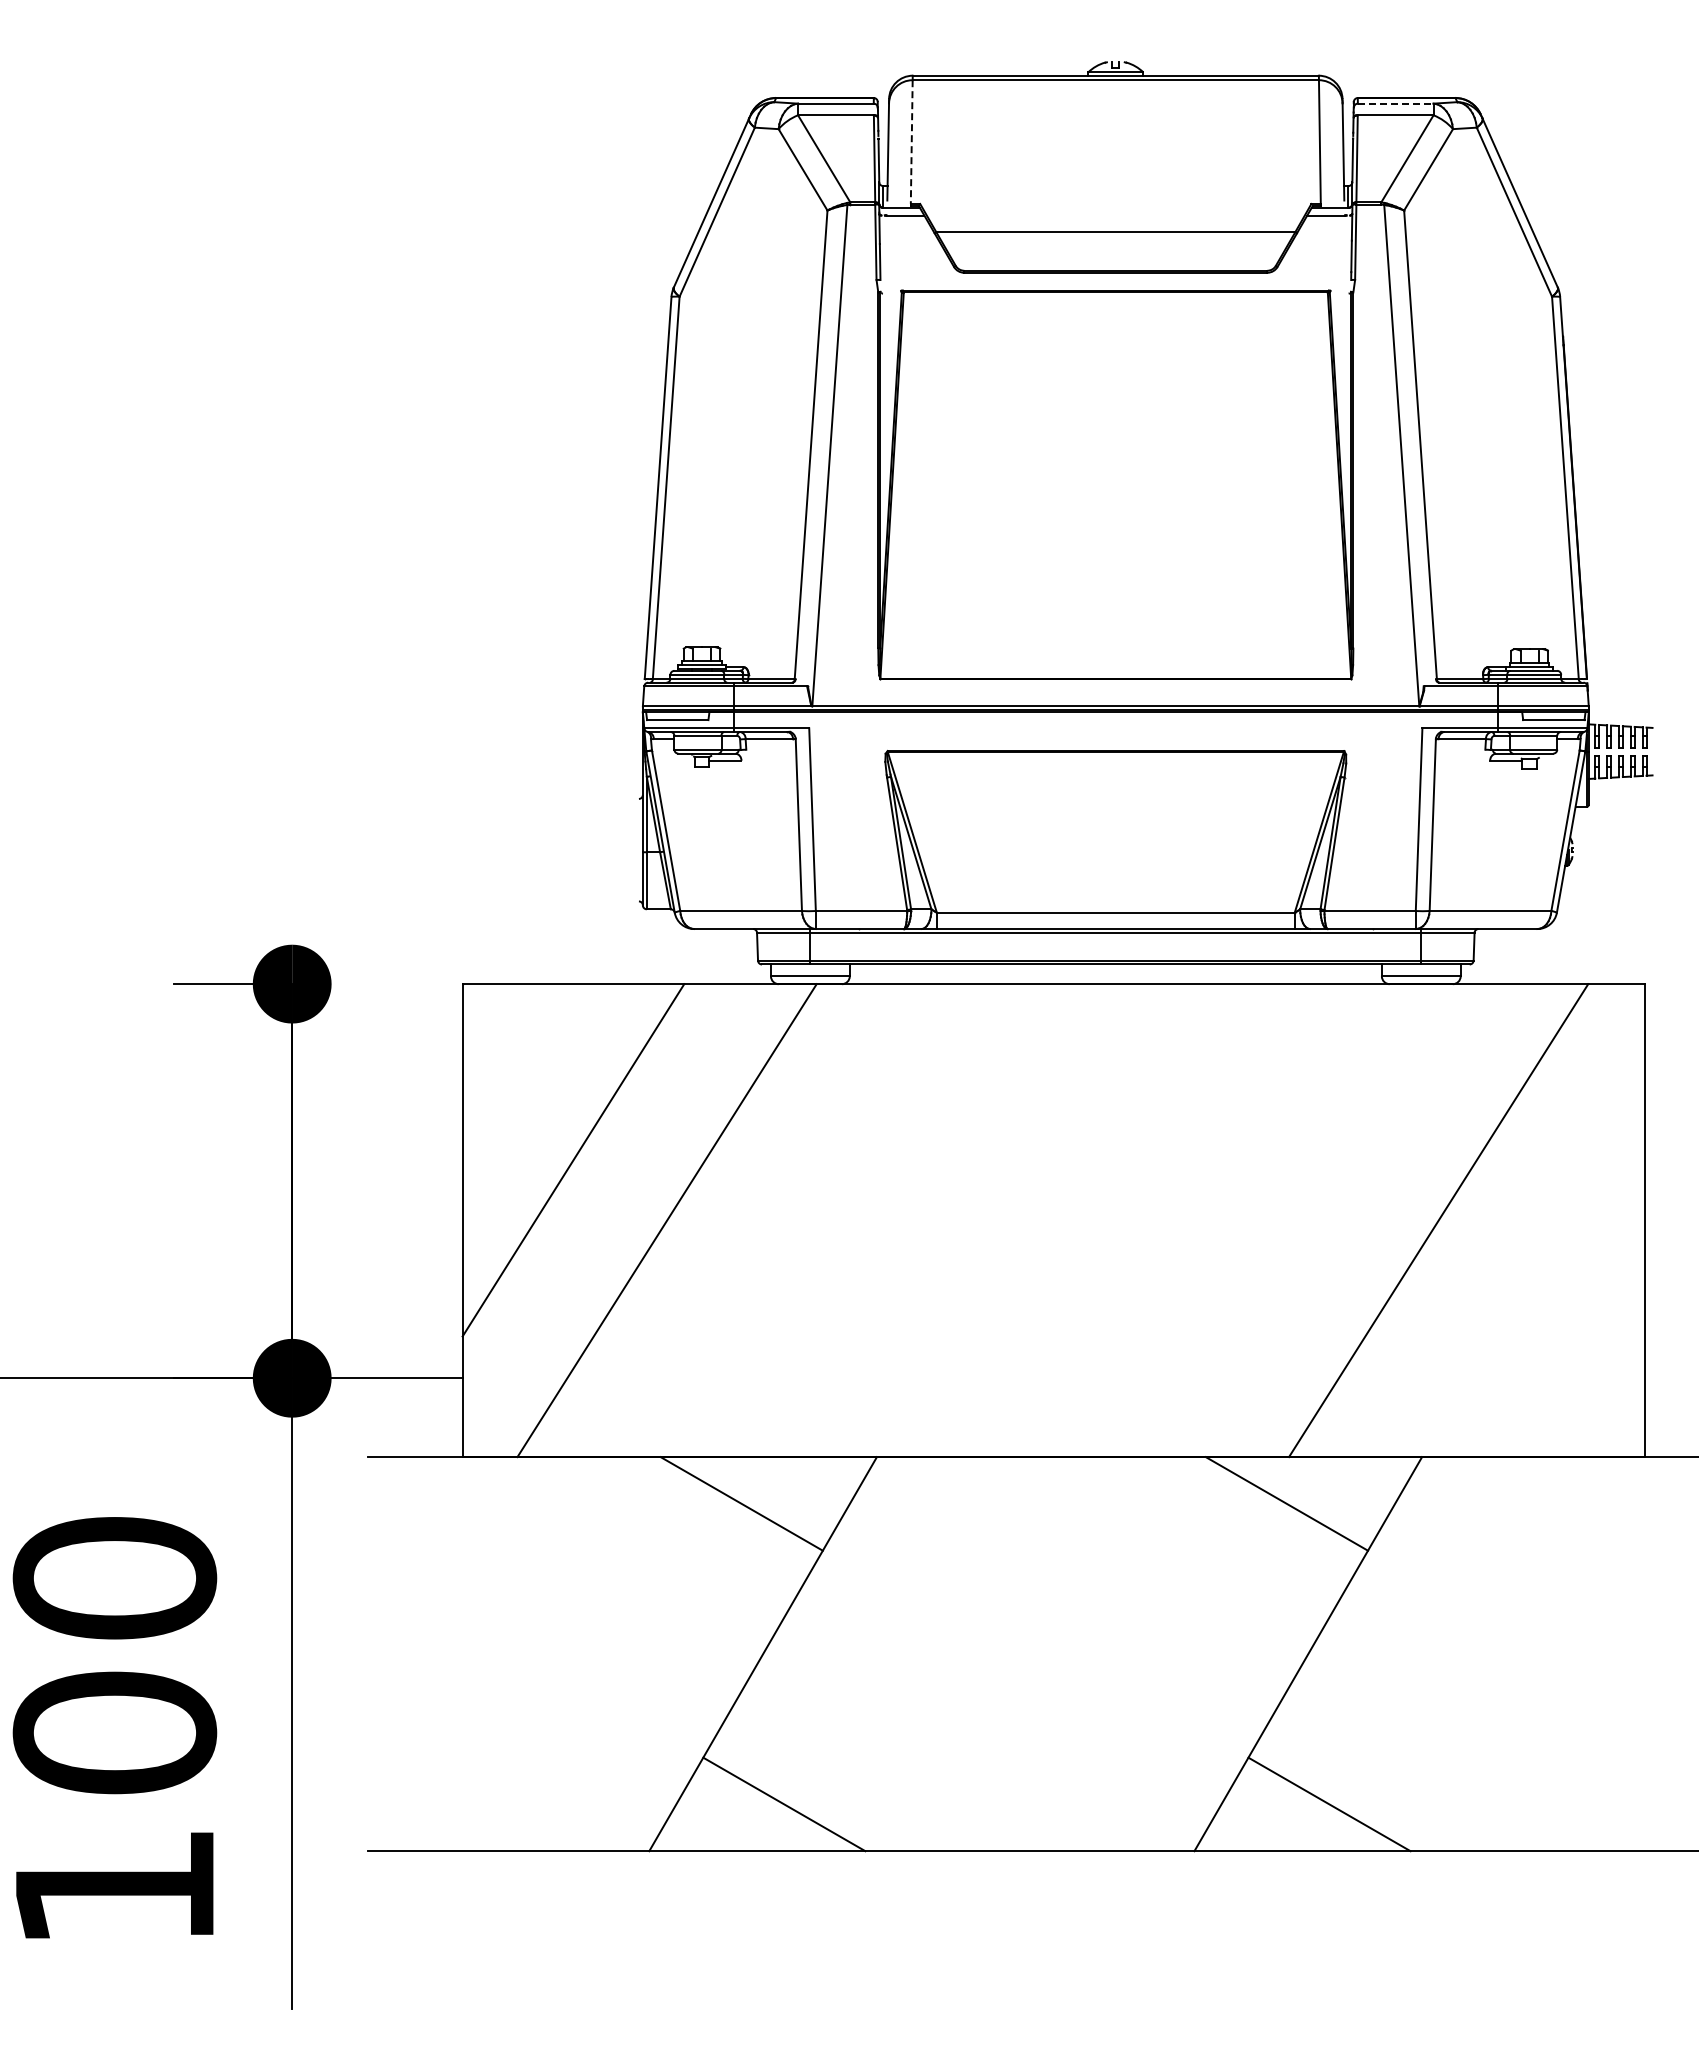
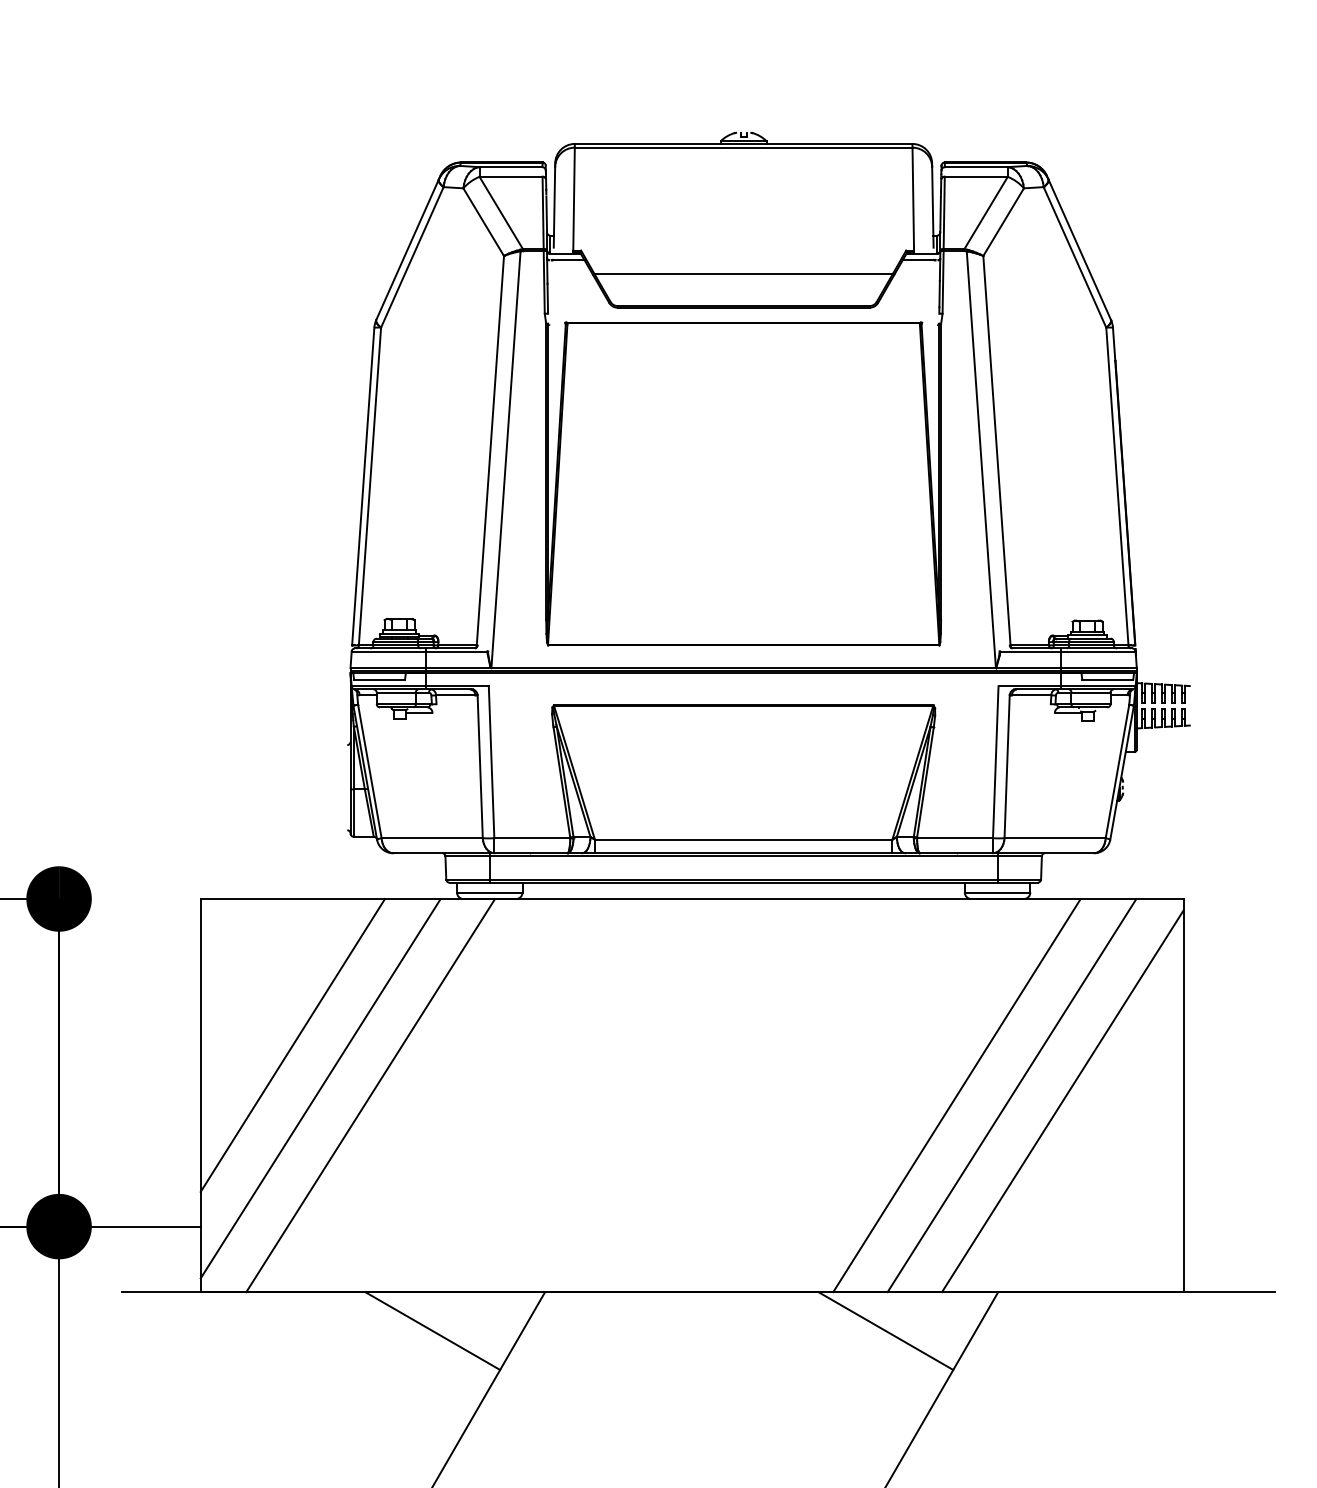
line: (1395, 103) -> (976, 167), dashed -> solid
line: (911, 142) -> (573, 199), dashed -> solid
line: (606, 1212) -> (320, 1088), added
line: (1372, 1220) -> (957, 1095), added
line: (1499, 1227) -> (1062, 1101), added

